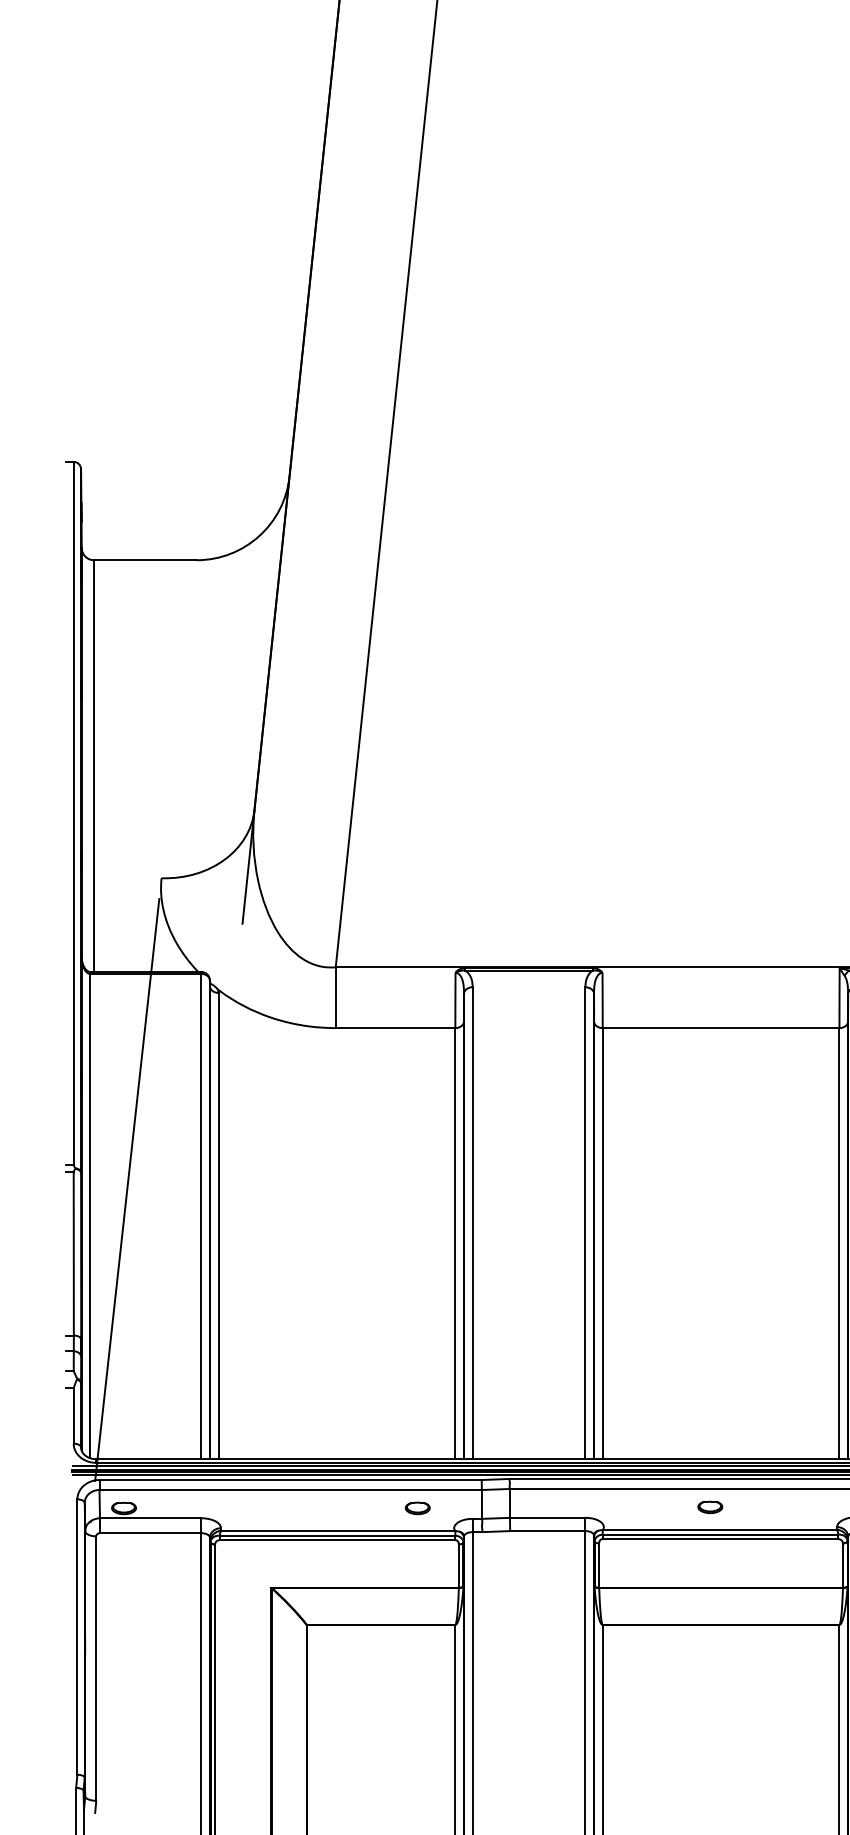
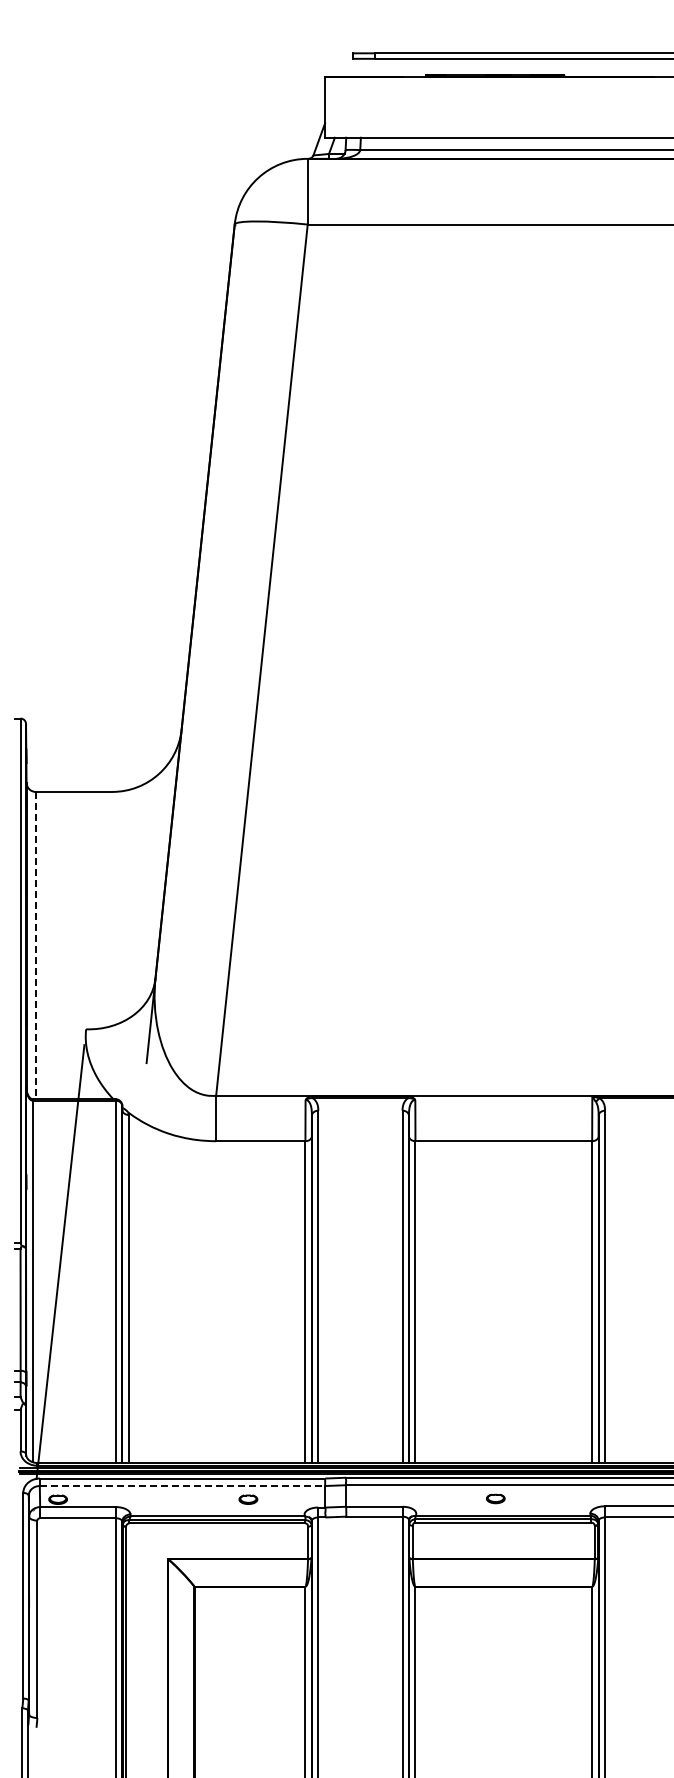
line: (93, 765) -> (35, 945), solid -> dashed
line: (290, 1490) -> (182, 1486), solid -> dashed
part: (417, 1508) -> (248, 1499), moved

